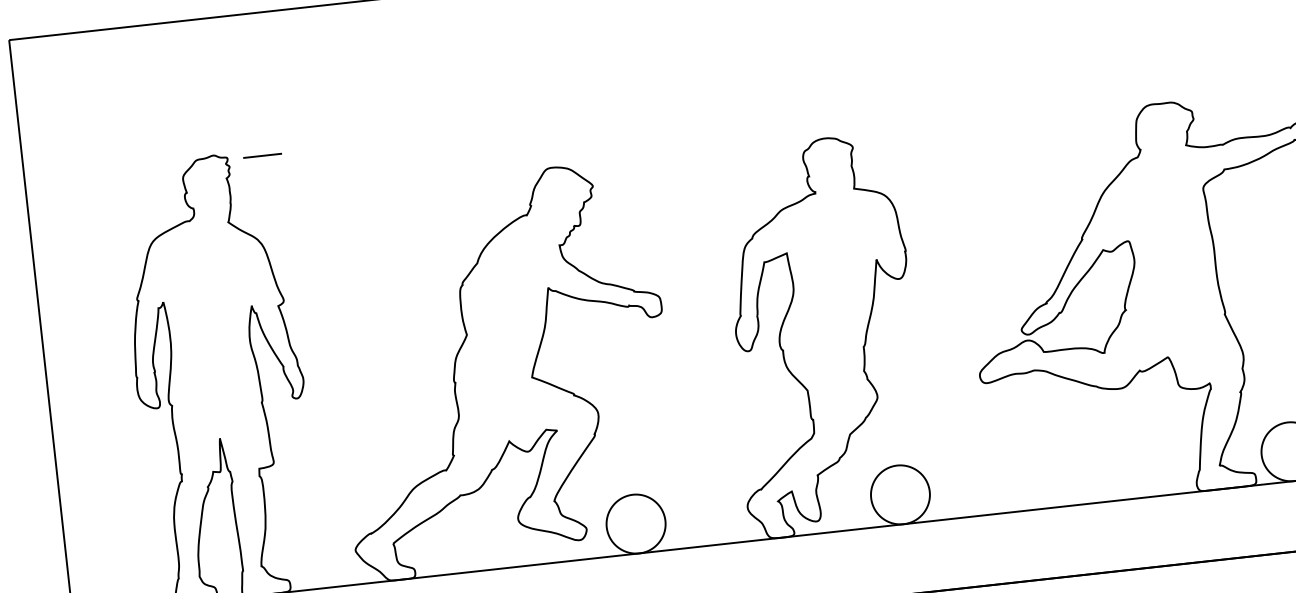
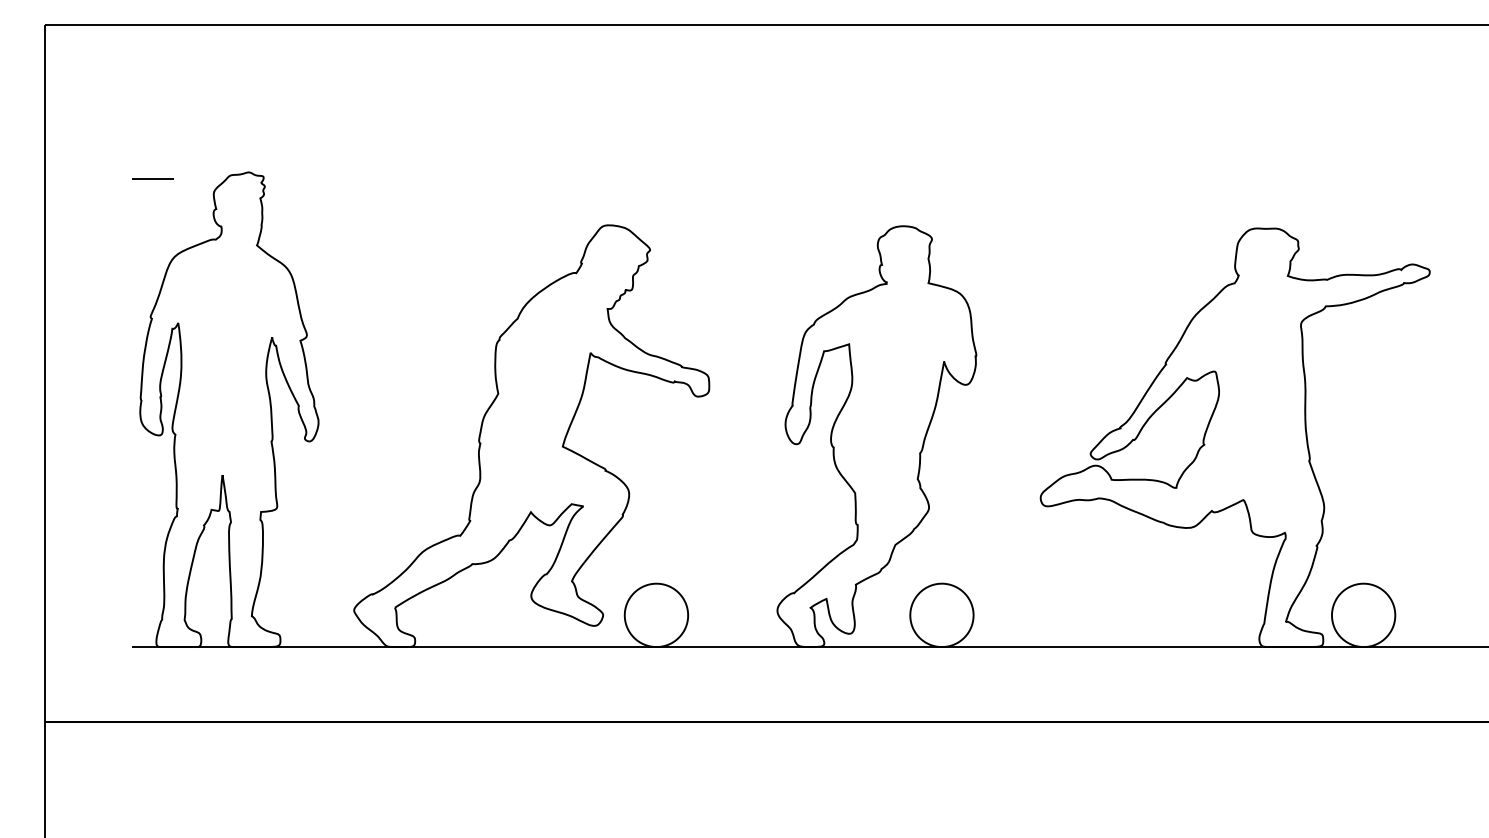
line: (261, 155) -> (152, 178), moved

